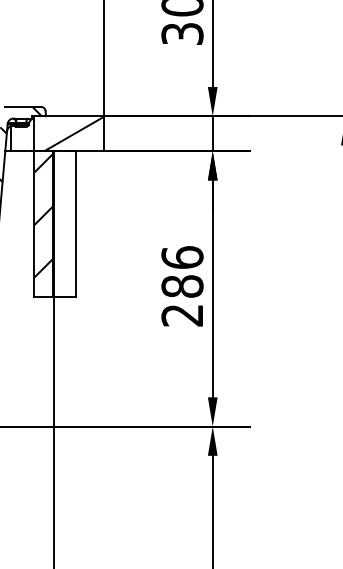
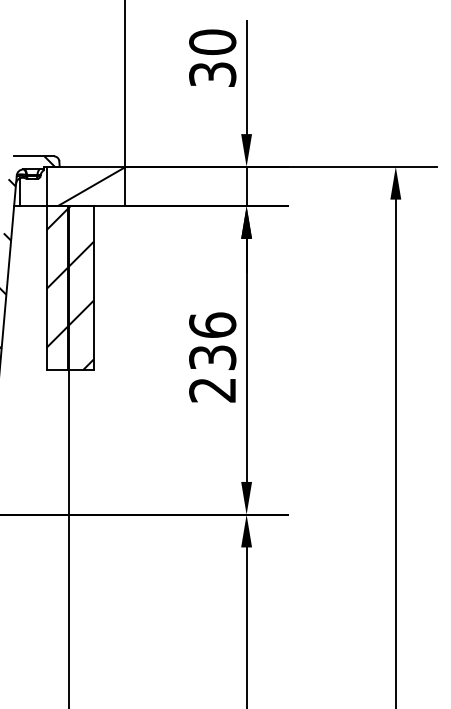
hatch: (64, 223) -> (80, 287), added
text: (182, 286) -> (212, 357), 286 -> 236

